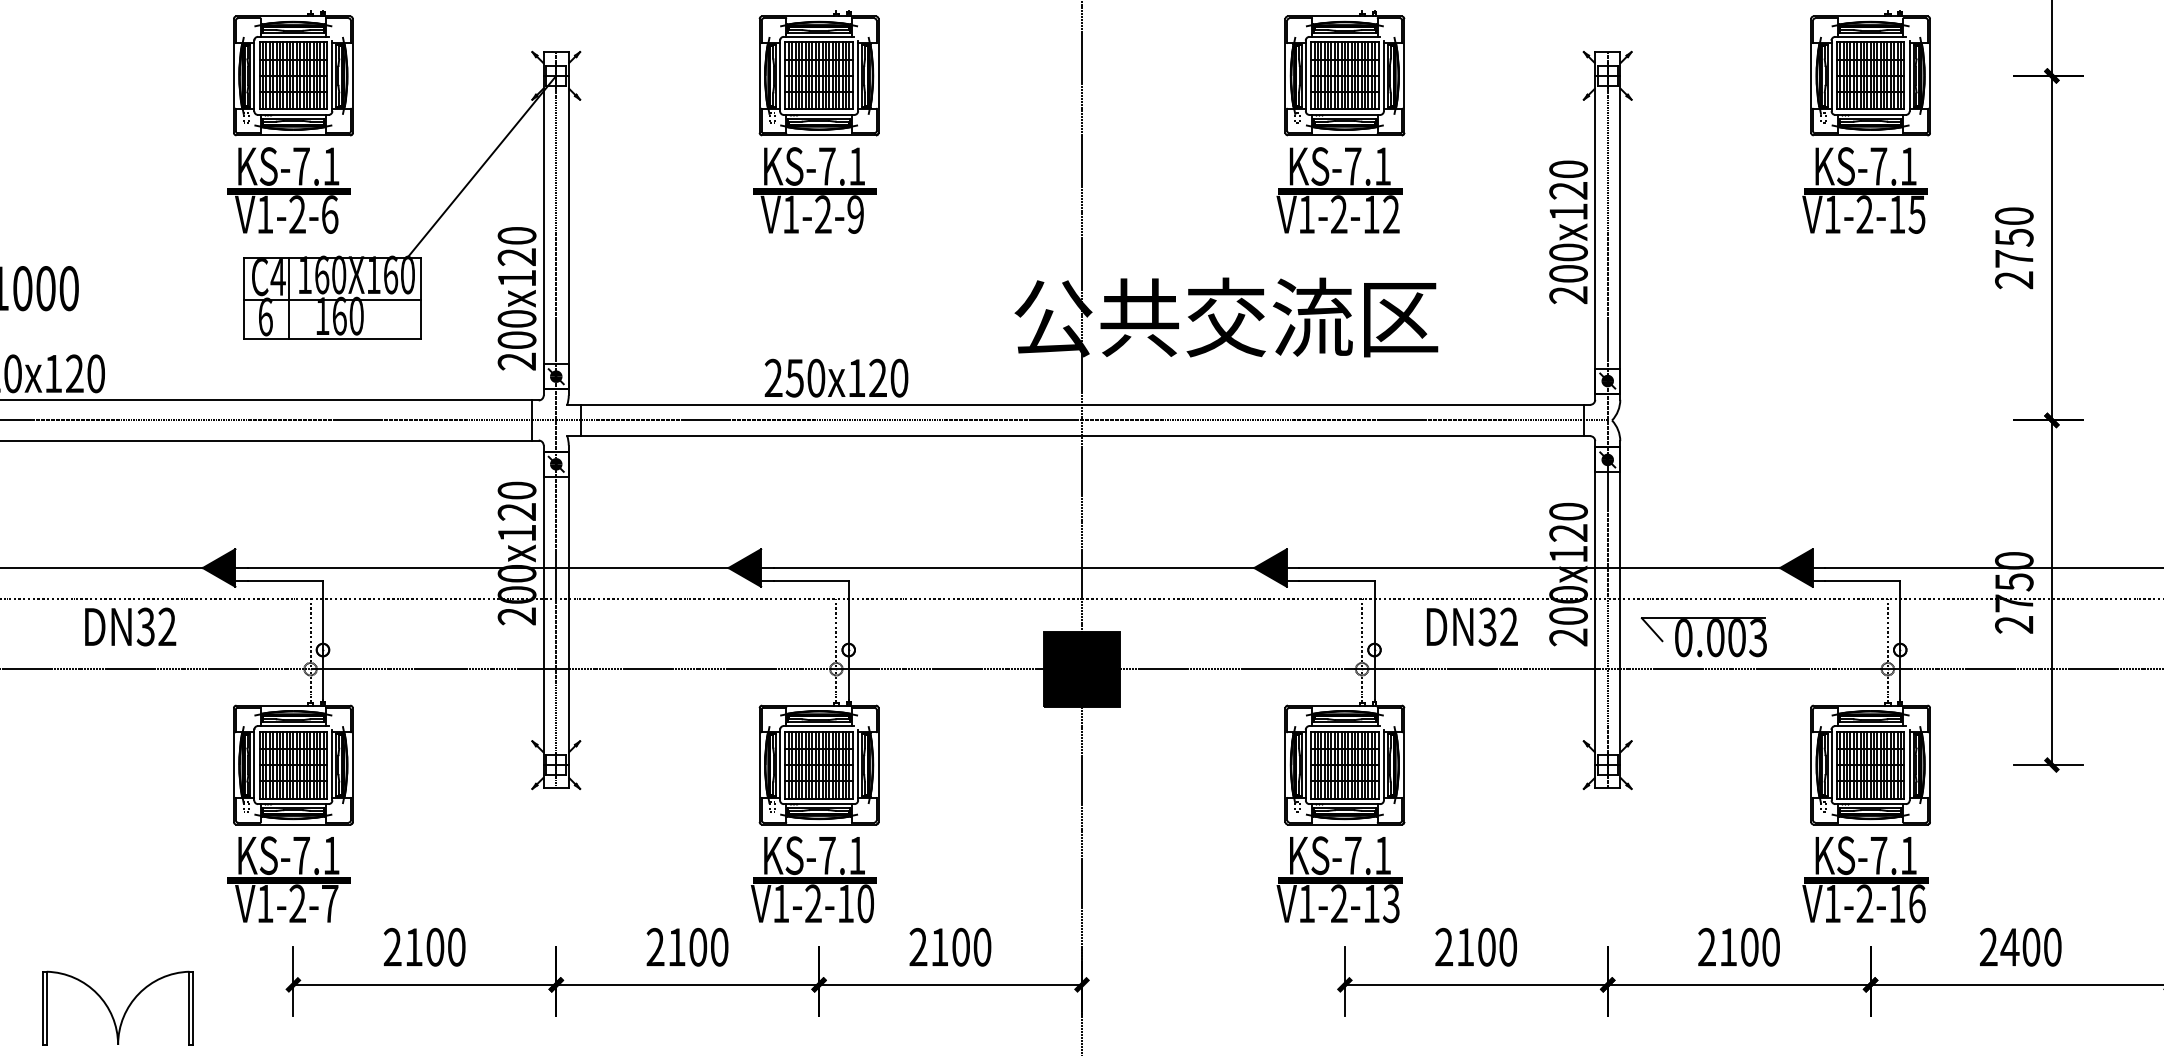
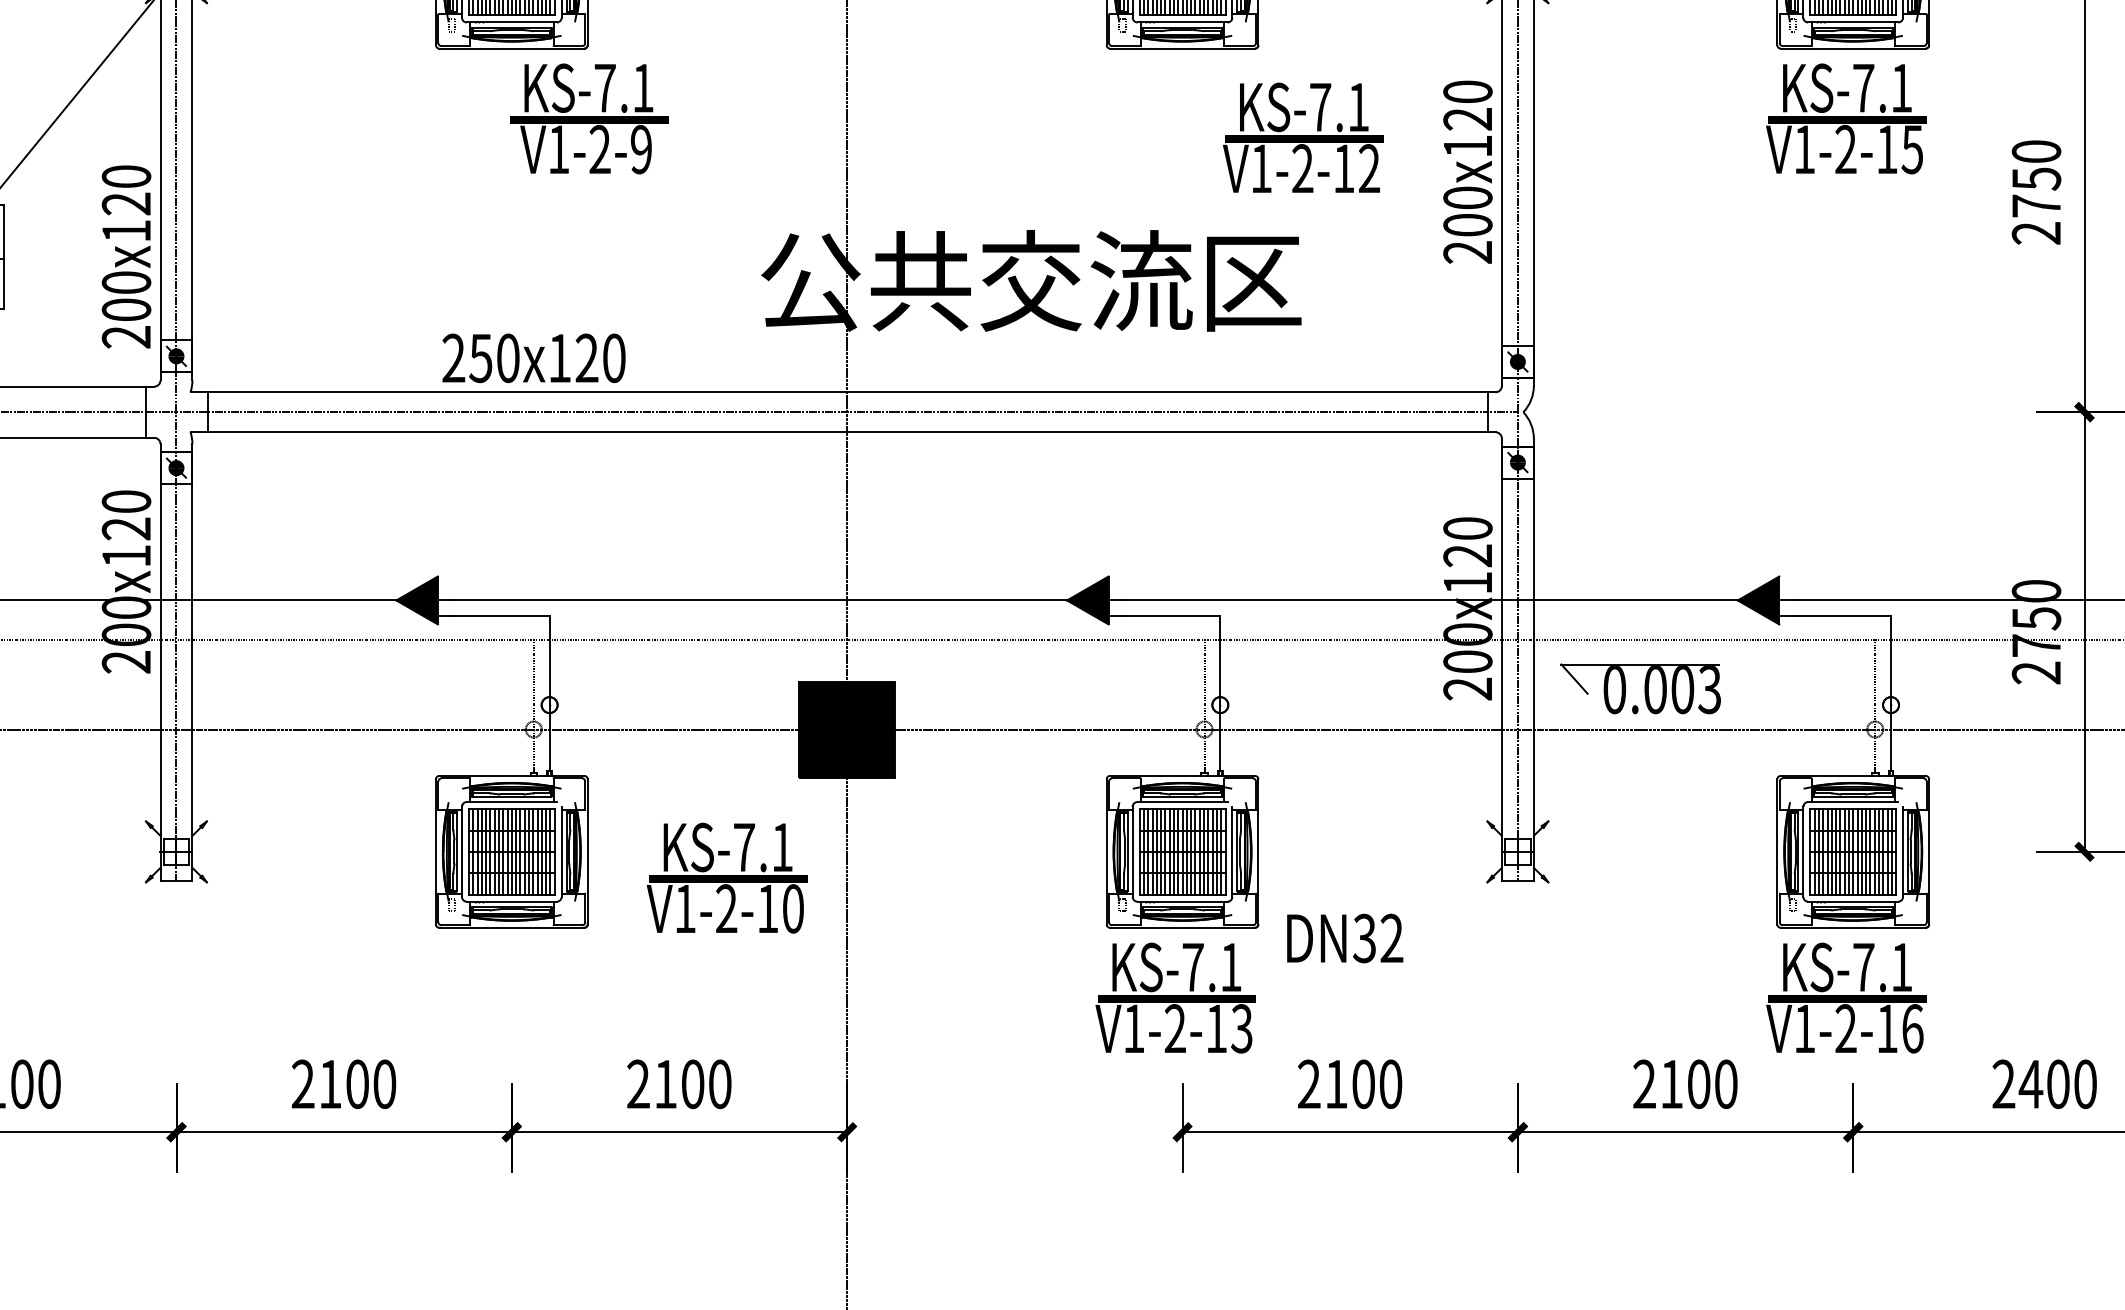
text: (814, 190) -> (588, 118), moved
text: (1339, 190) -> (1303, 137), moved
text: (1472, 626) -> (1345, 937), moved
text: (813, 879) -> (726, 877), moved

